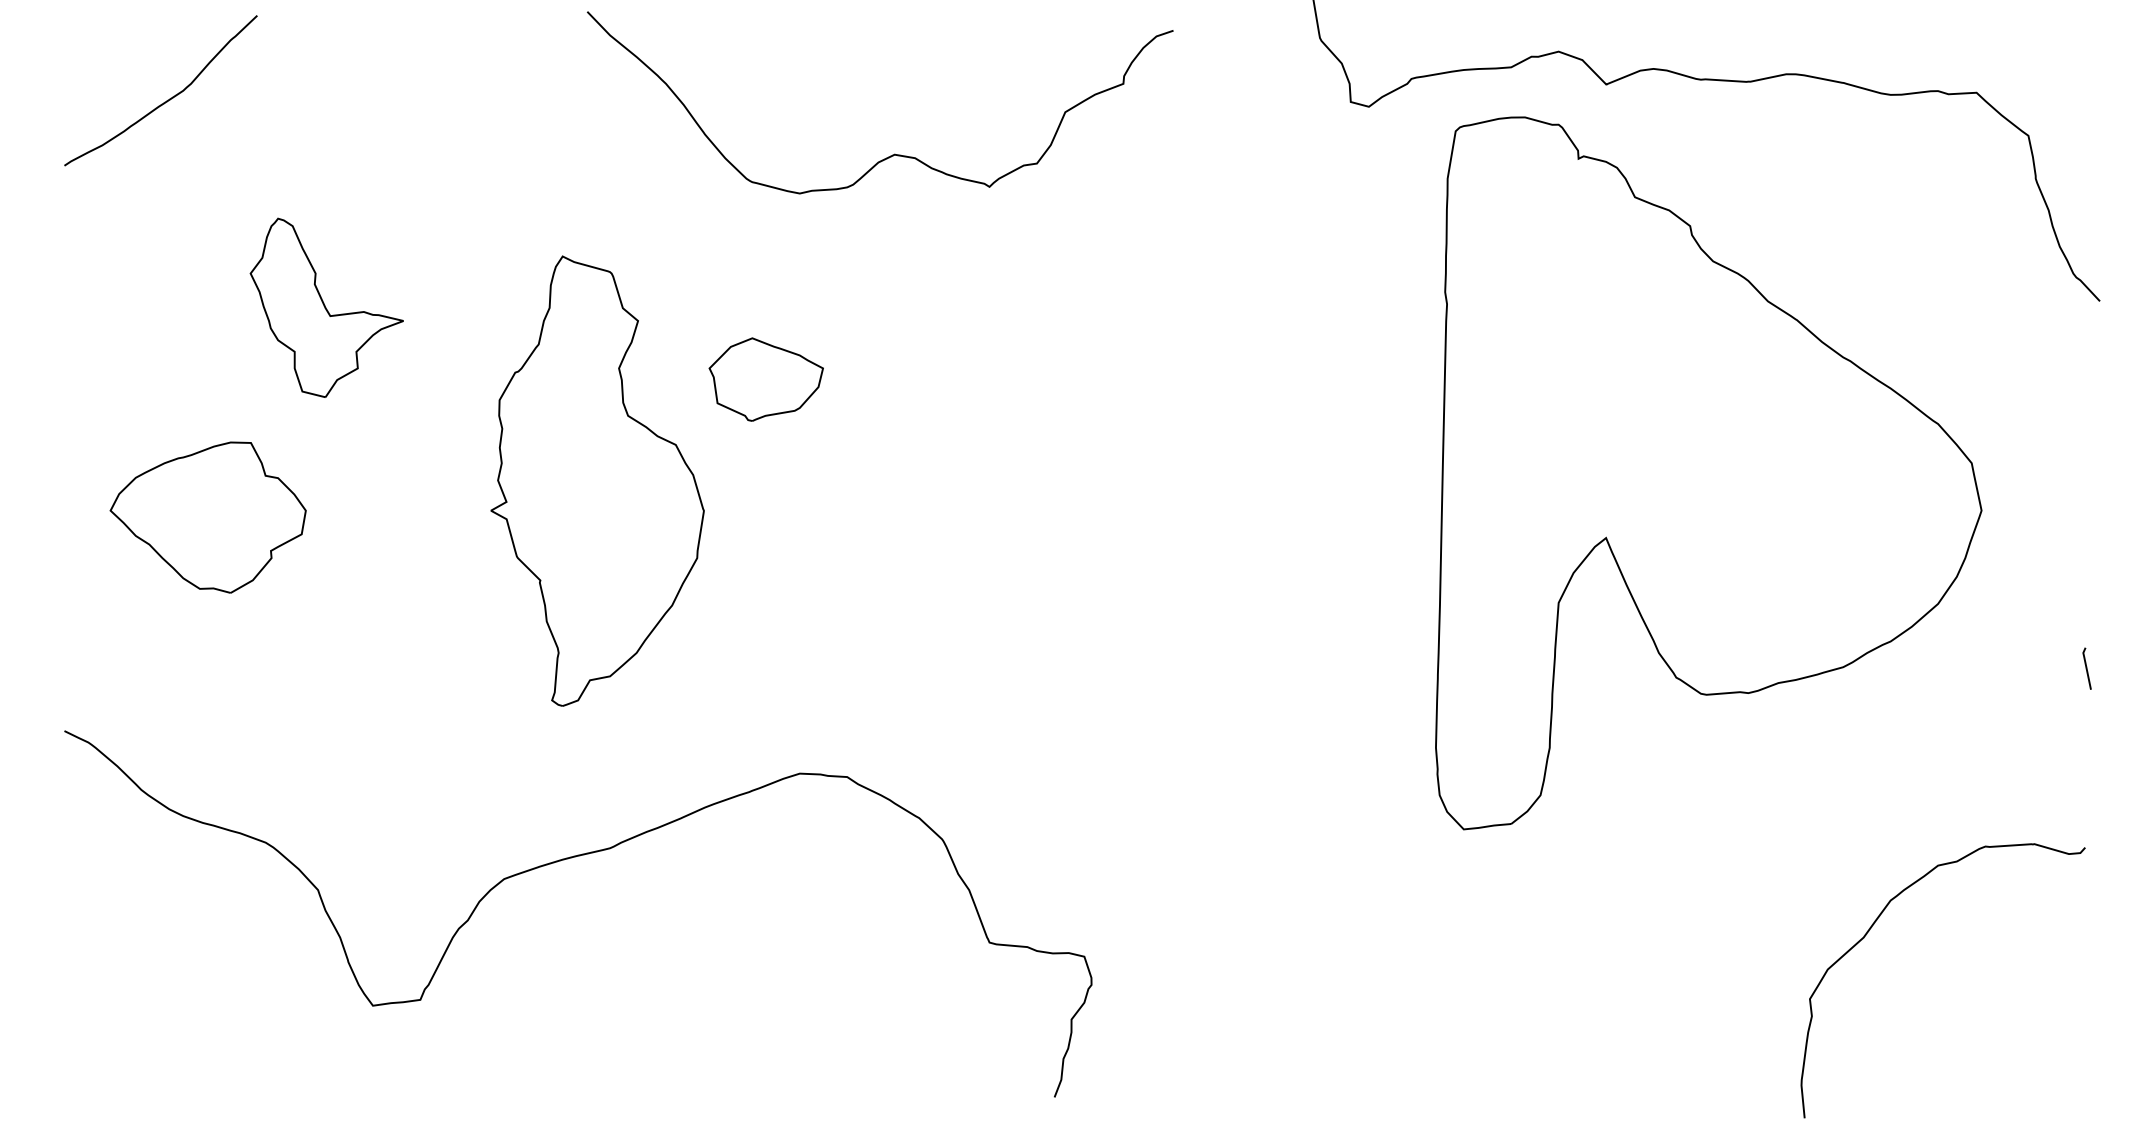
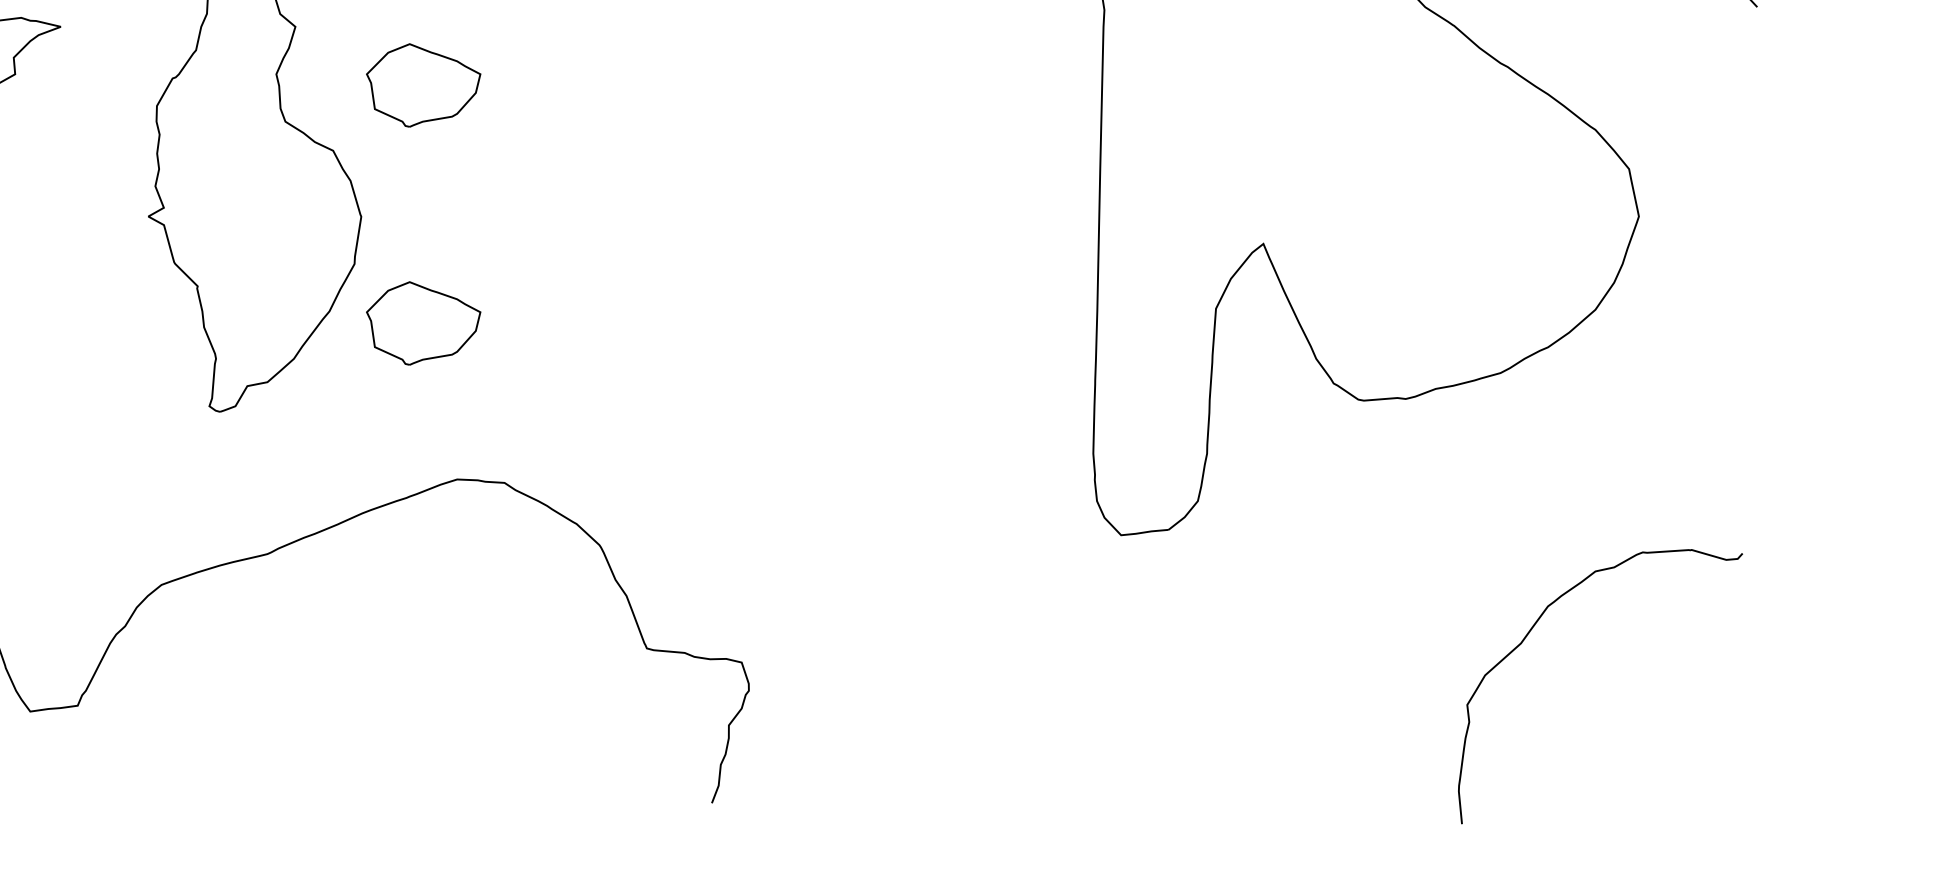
part: (765, 617) -> (422, 323), added
line: (2086, 668) -> (1743, 374), removed

